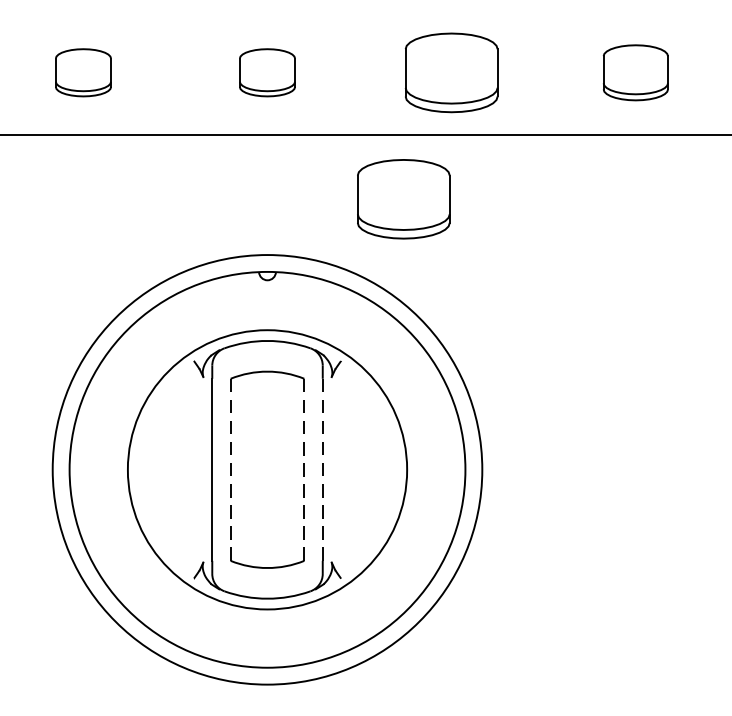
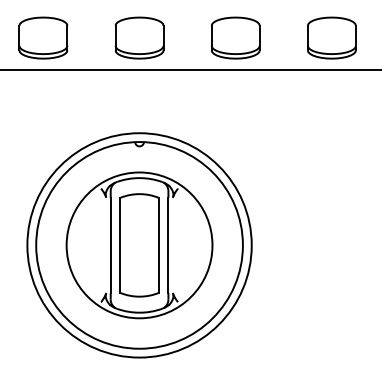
part: (83, 71) -> (43, 37), size x1.67
part: (267, 71) -> (139, 37), size x1.67
part: (635, 71) -> (331, 37), size x1.43
part: (403, 198) -> (210, 103), removed
line: (230, 470) -> (120, 245), dashed -> solid
line: (303, 470) -> (158, 245), dashed -> solid
line: (322, 470) -> (168, 245), dashed -> solid

